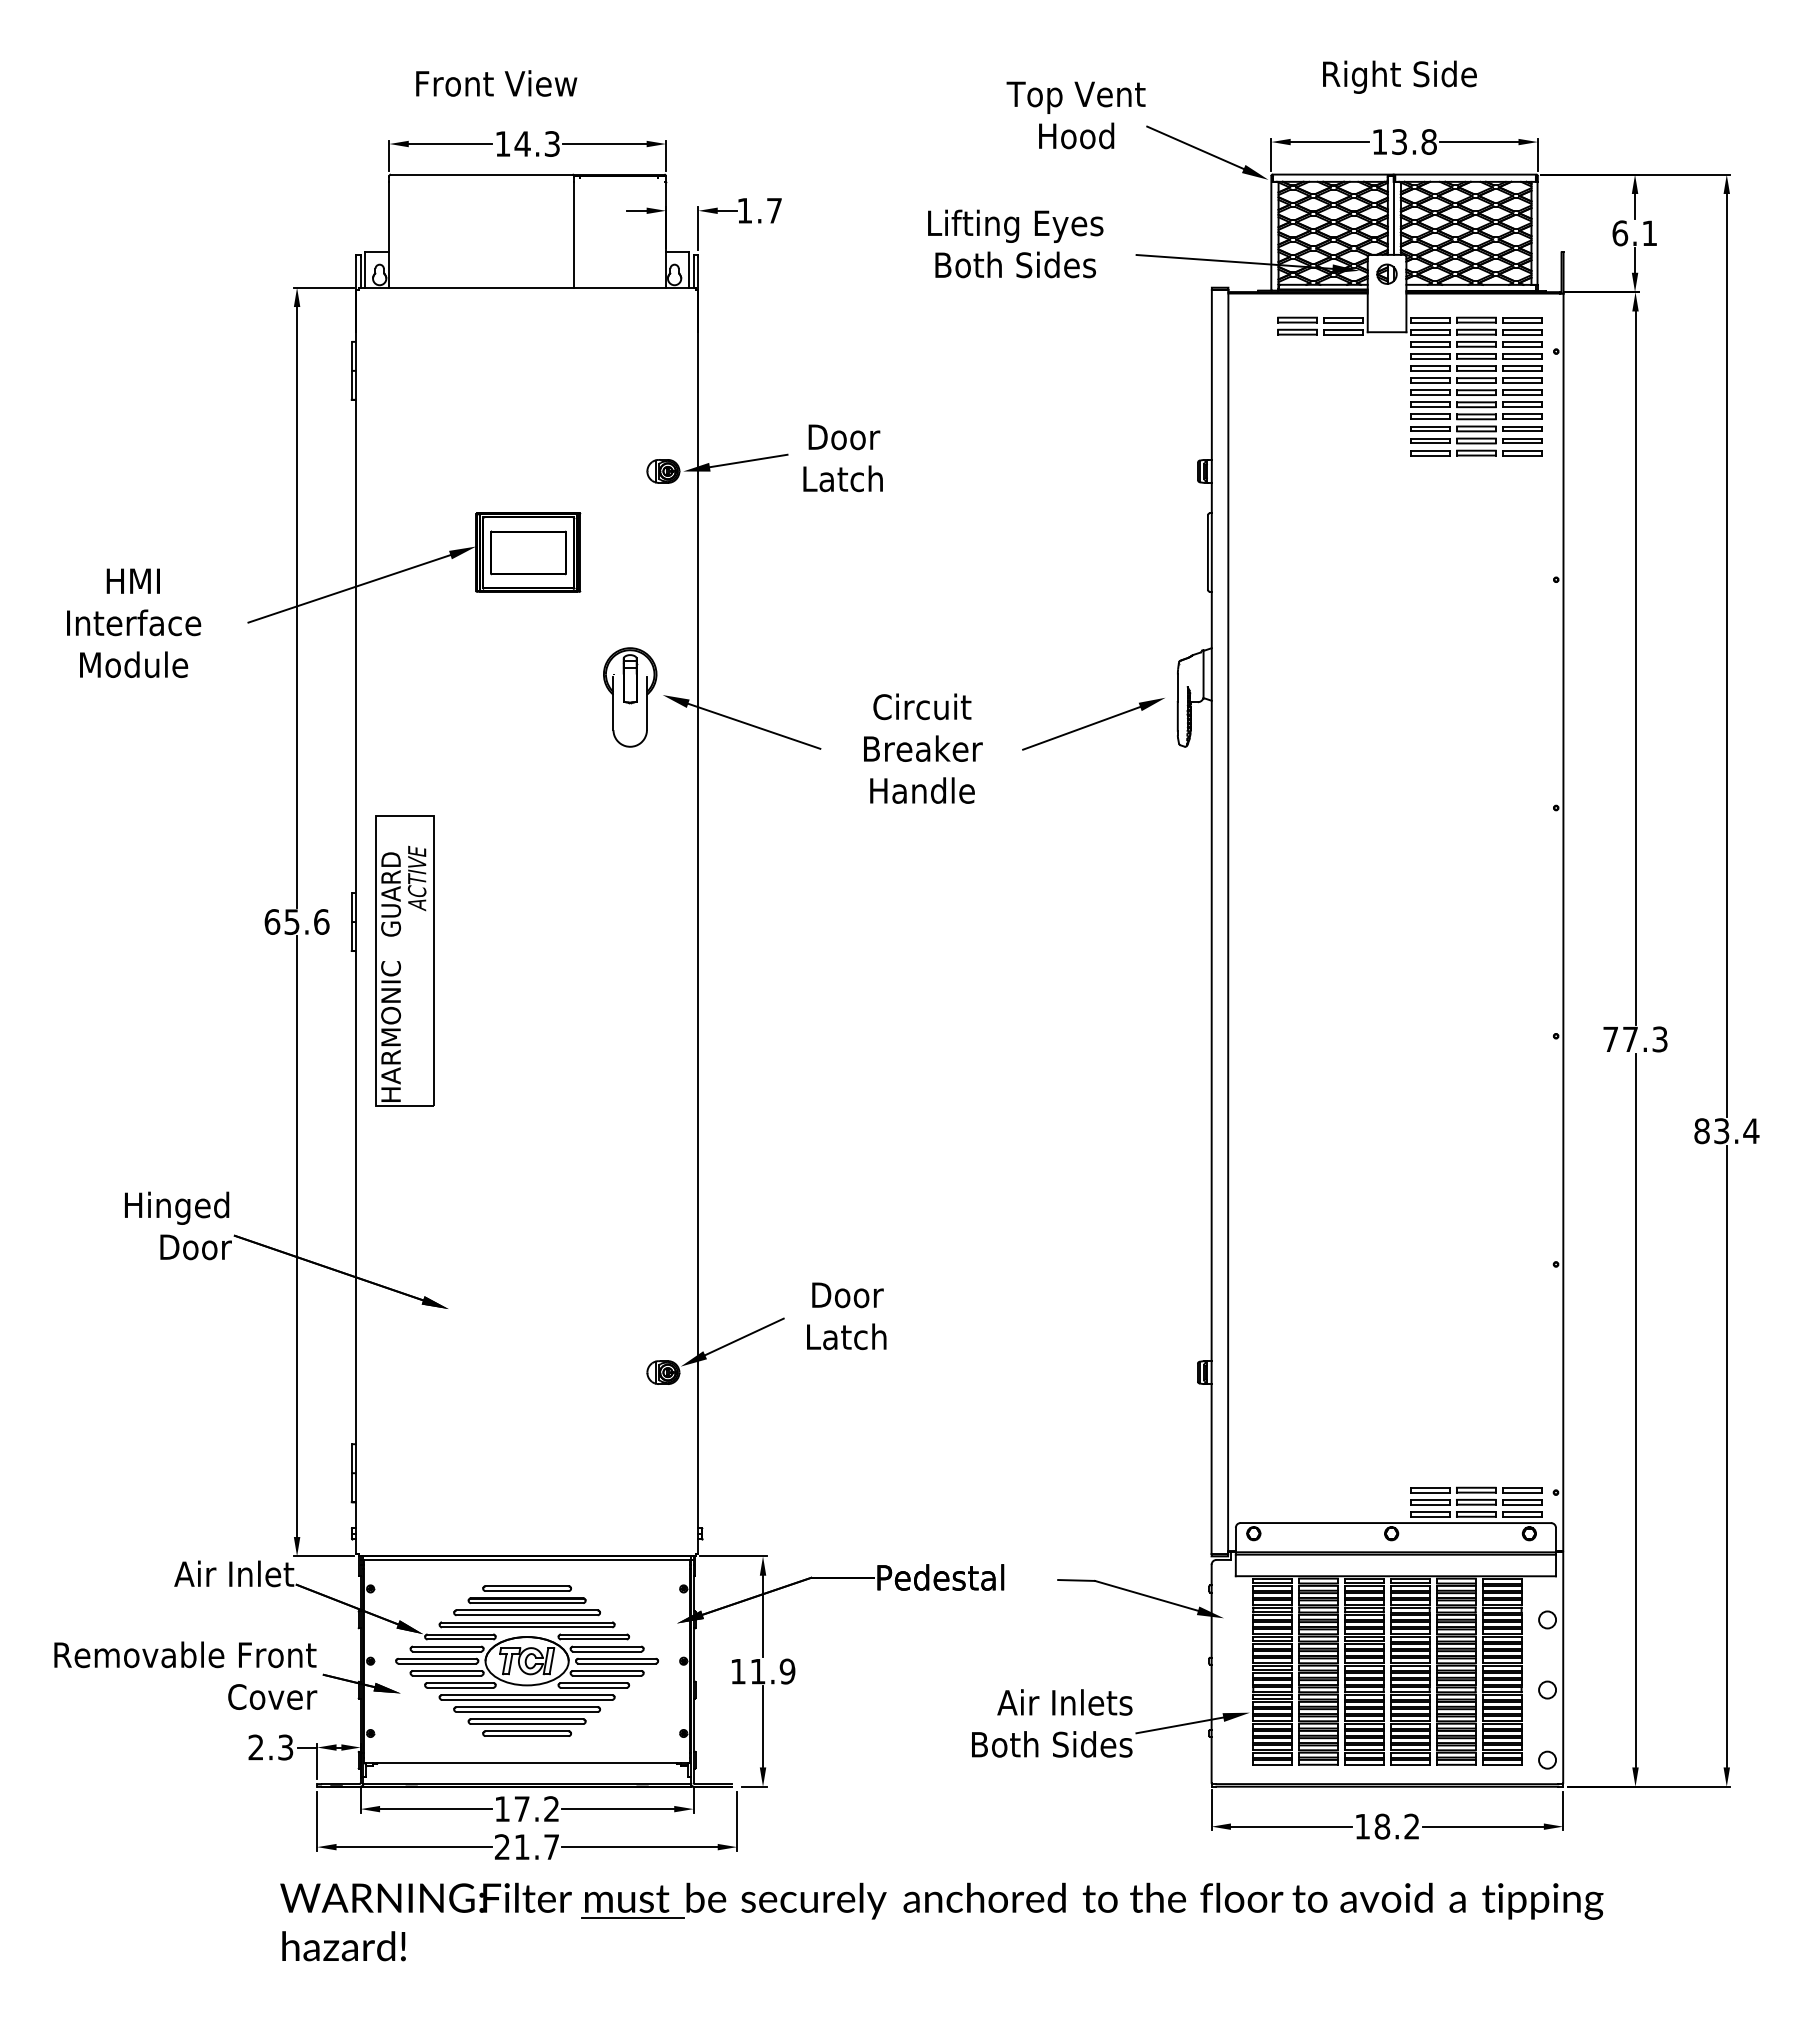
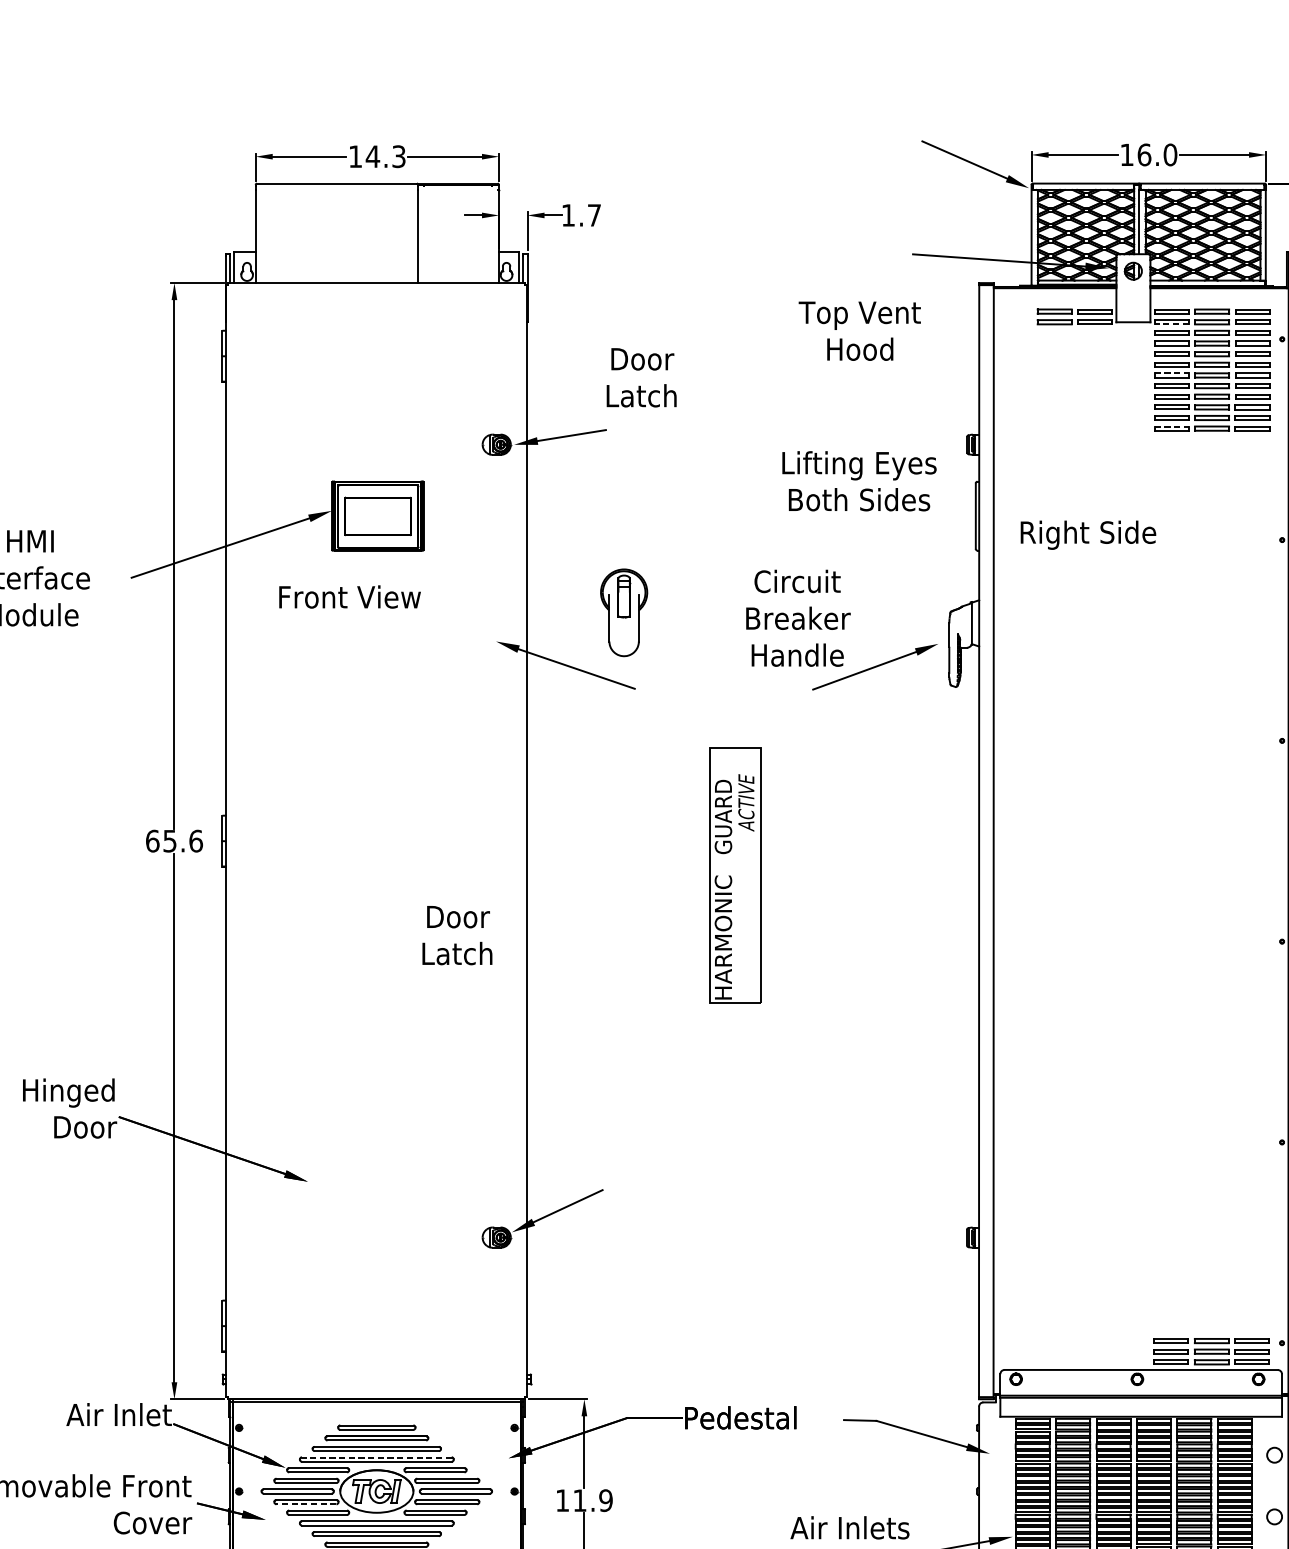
text: (1399, 76) -> (1088, 534), moved
text: (496, 83) -> (349, 597), moved
text: (1075, 115) -> (859, 331), moved
text: (1414, 141) -> (1157, 154), 13.8 -> 16.0
text: (1015, 243) -> (859, 480), moved
line: (1430, 334) -> (1171, 324), solid -> dashed
line: (1431, 390) -> (1172, 373), solid -> dashed
line: (1431, 450) -> (1172, 426), solid -> dashed
text: (842, 458) -> (641, 377), moved
part: (630, 697) -> (624, 612), moved
text: (923, 748) -> (798, 618), moved
part: (404, 960) -> (735, 875), moved
text: (846, 1316) -> (457, 935), moved
line: (526, 1622) -> (376, 1457), solid -> dashed
line: (446, 1675) -> (305, 1504), solid -> dashed

